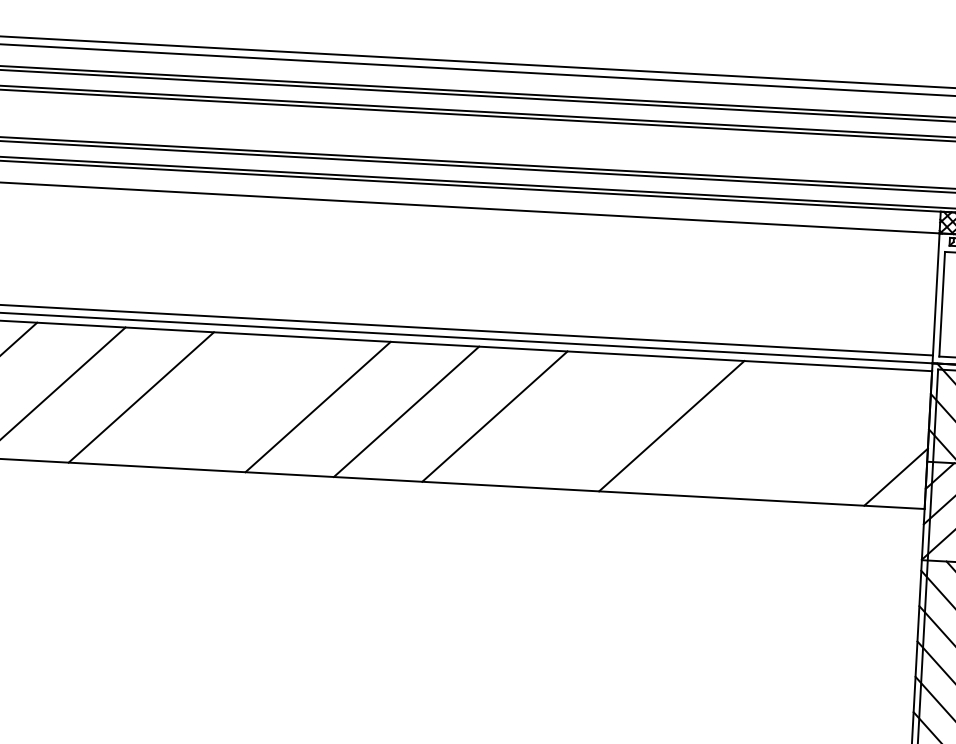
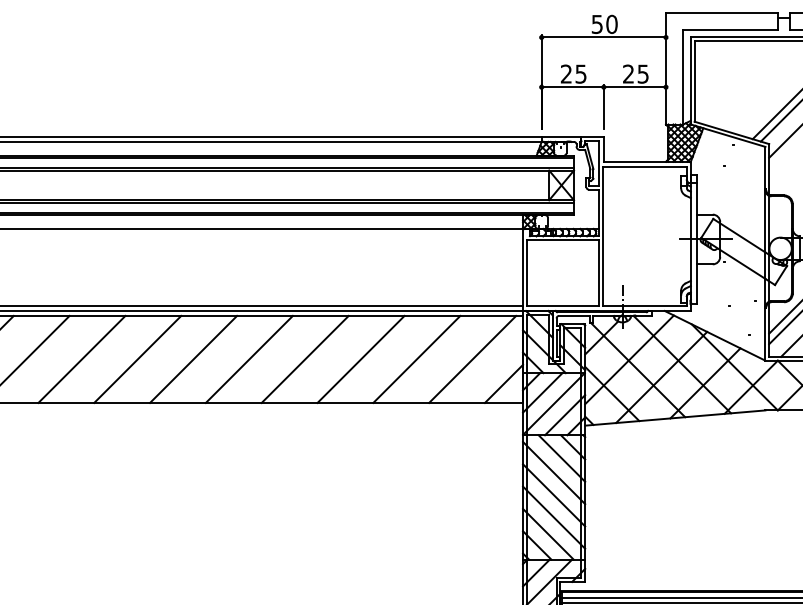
line: (229, 400) -> (81, 358), added
line: (582, 419) -> (304, 358), added
line: (759, 429) -> (416, 358), added
line: (848, 434) -> (472, 358), added

